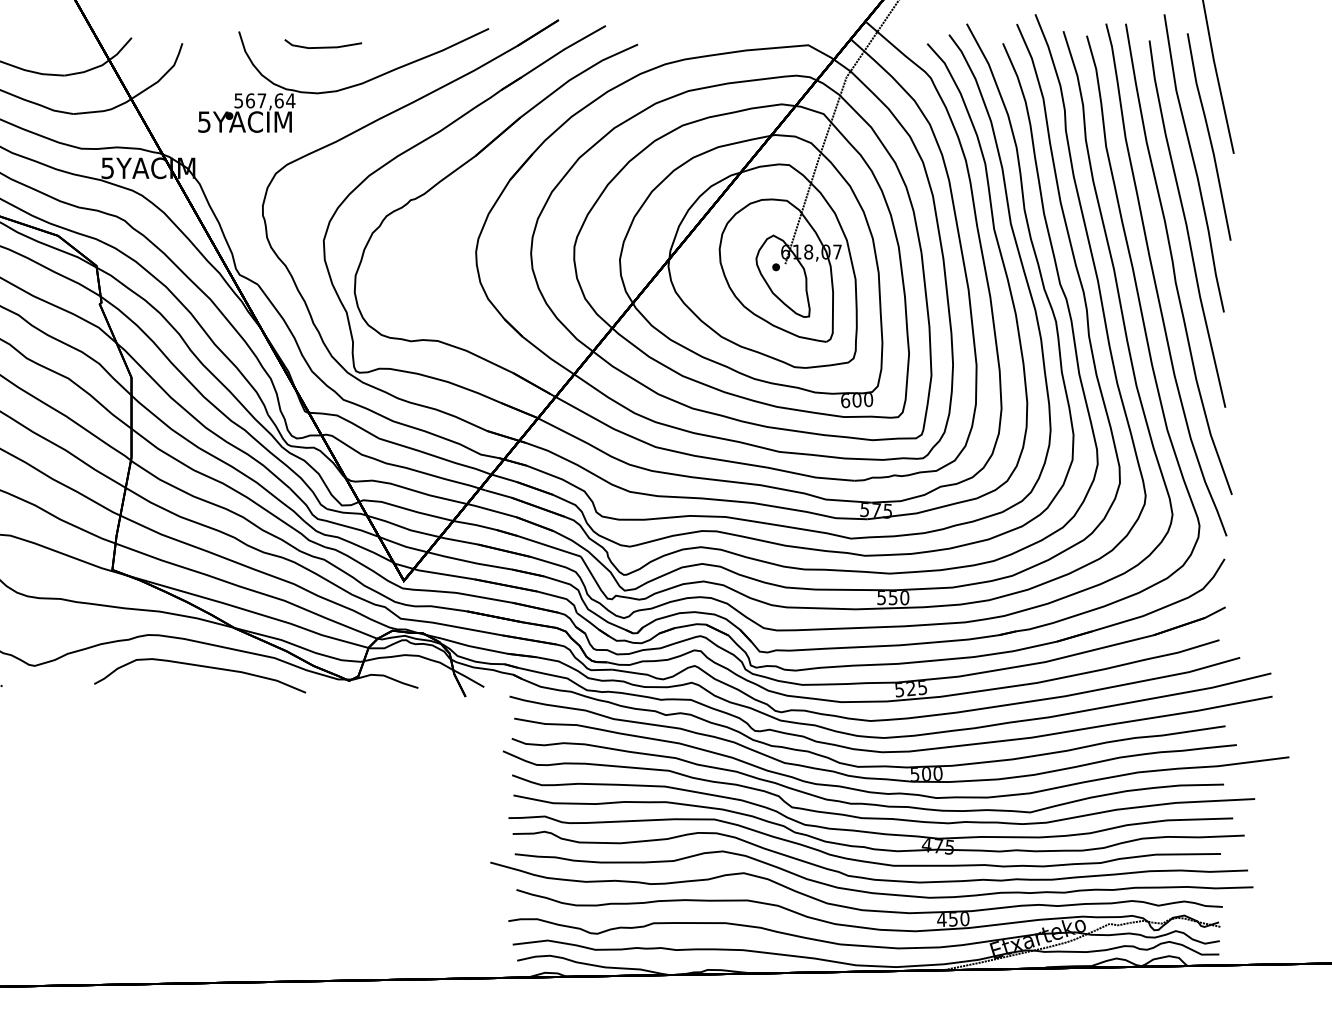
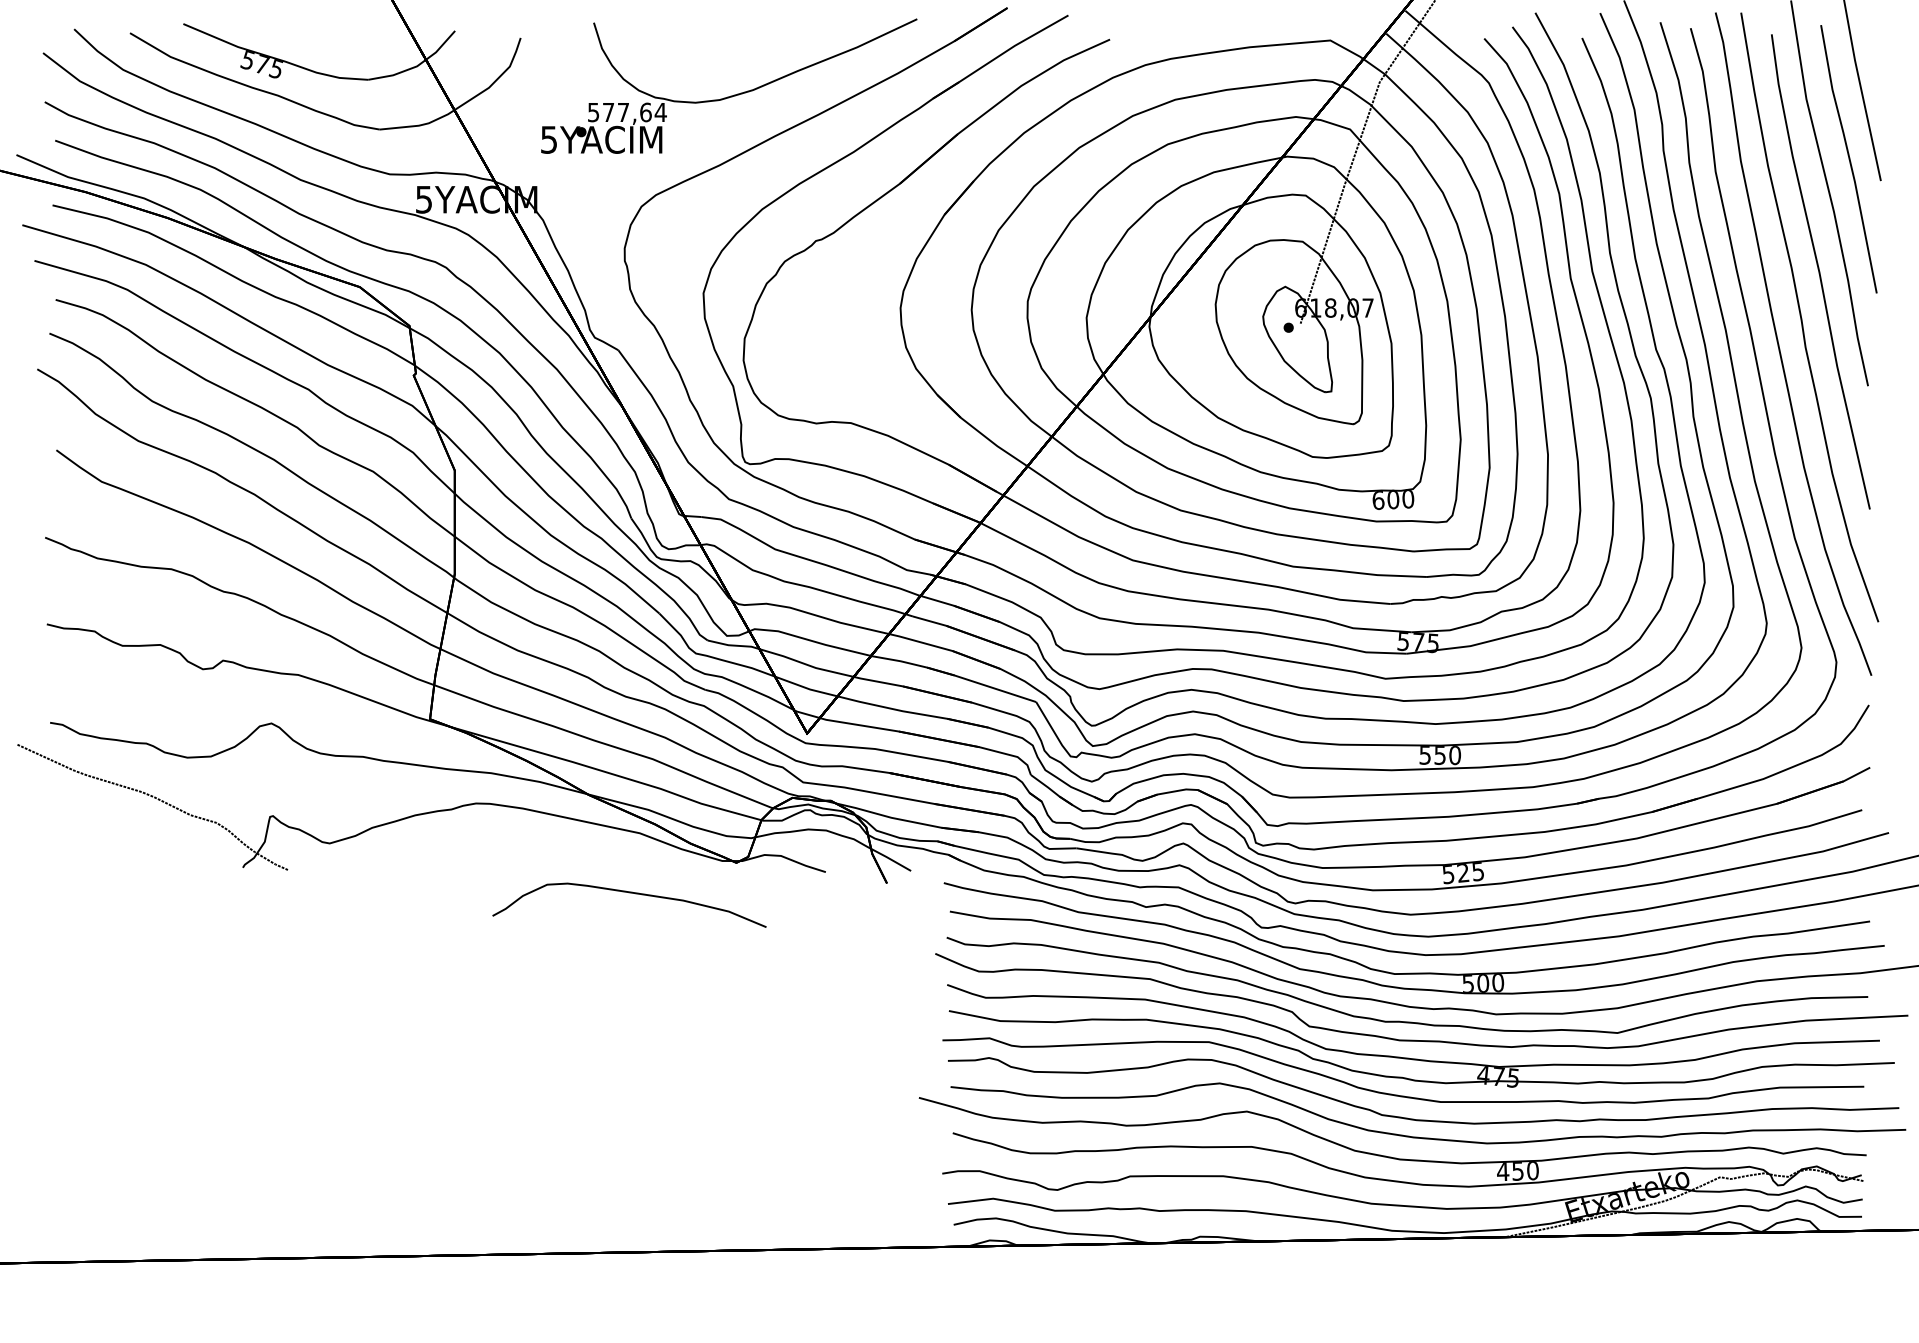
line: (323, 46) -> (702, 42), removed
text: (250, 100) -> (608, 112), 567,64 -> 577,64
curve: (200, 666) -> (629, 893), moved

